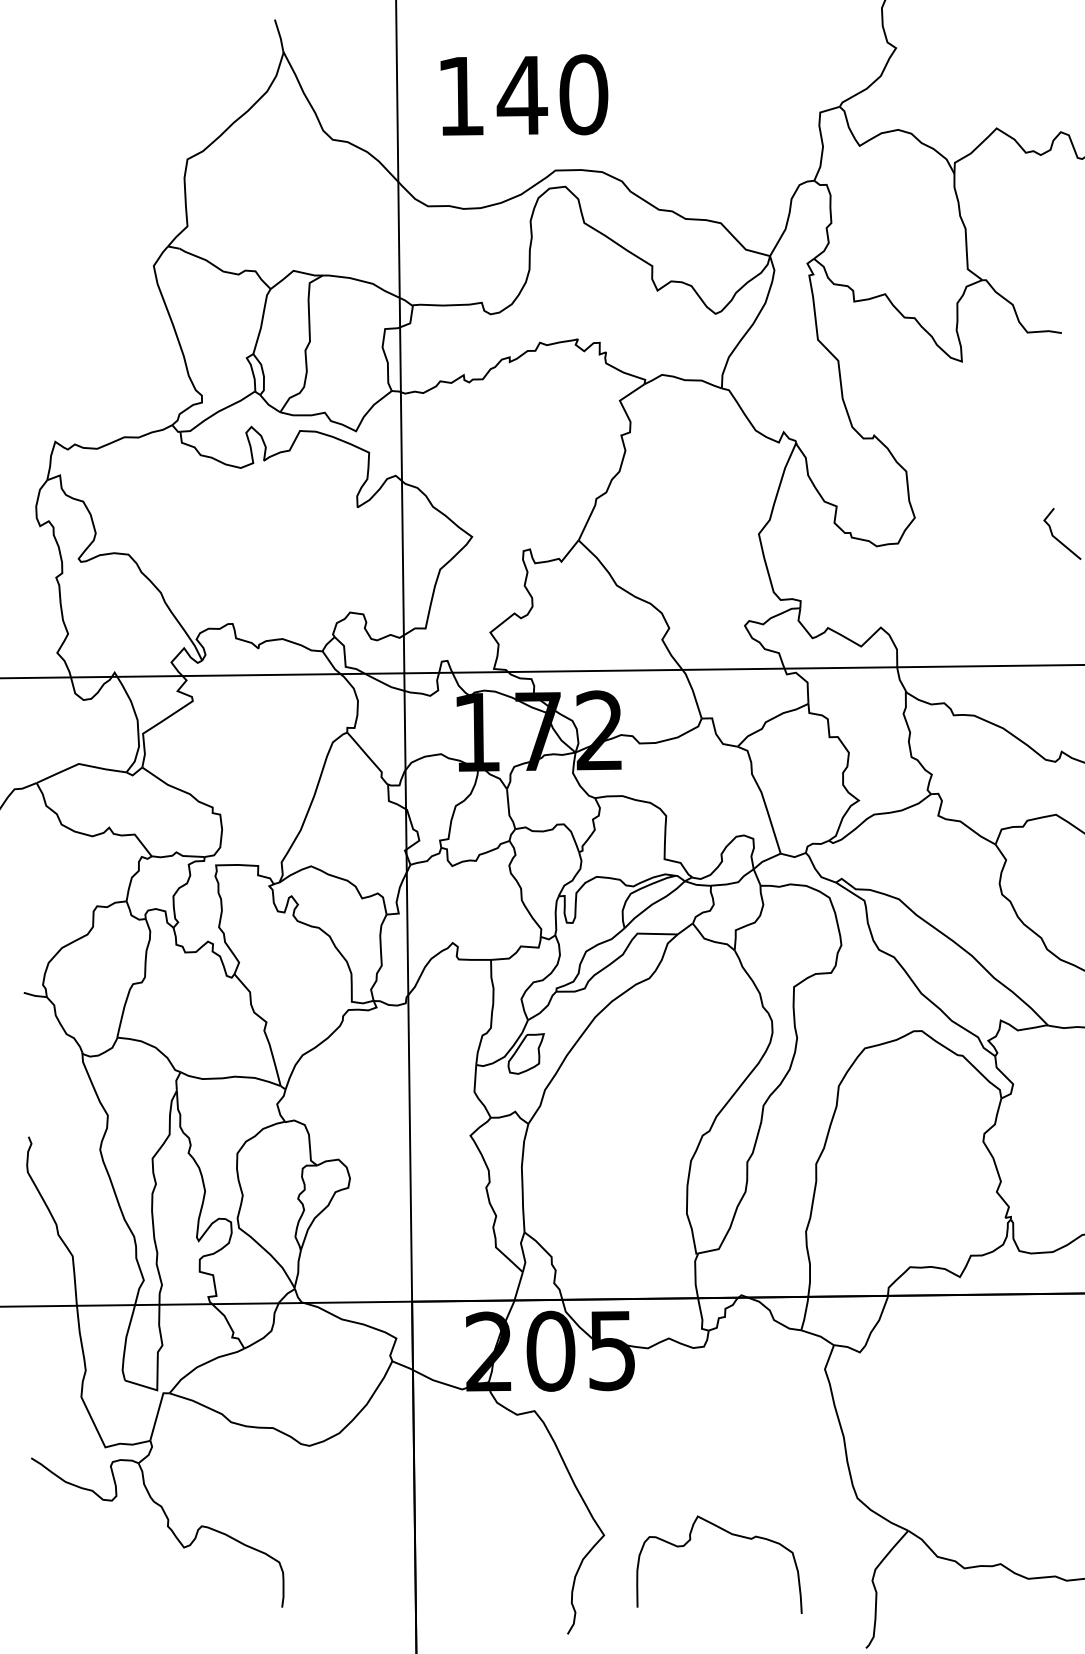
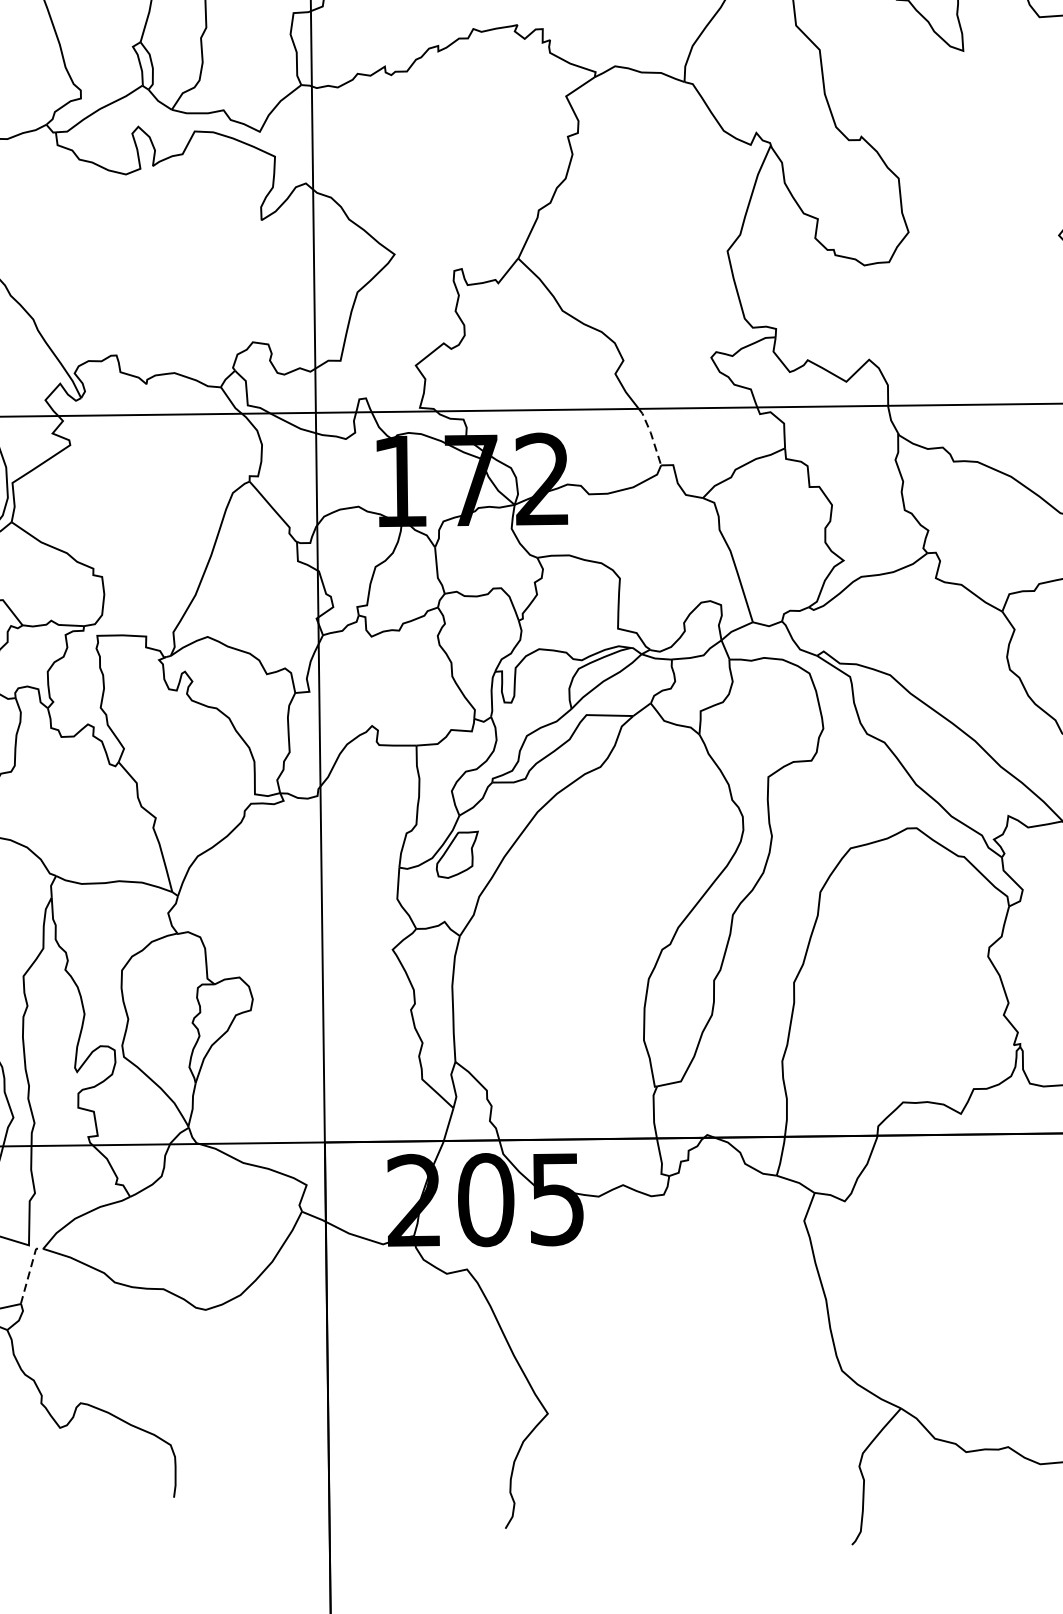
line: (693, 692) -> (651, 435), solid -> dashed
line: (157, 1413) -> (29, 1272), solid -> dashed
curve: (732, 1535) -> (696, 1413), removed

